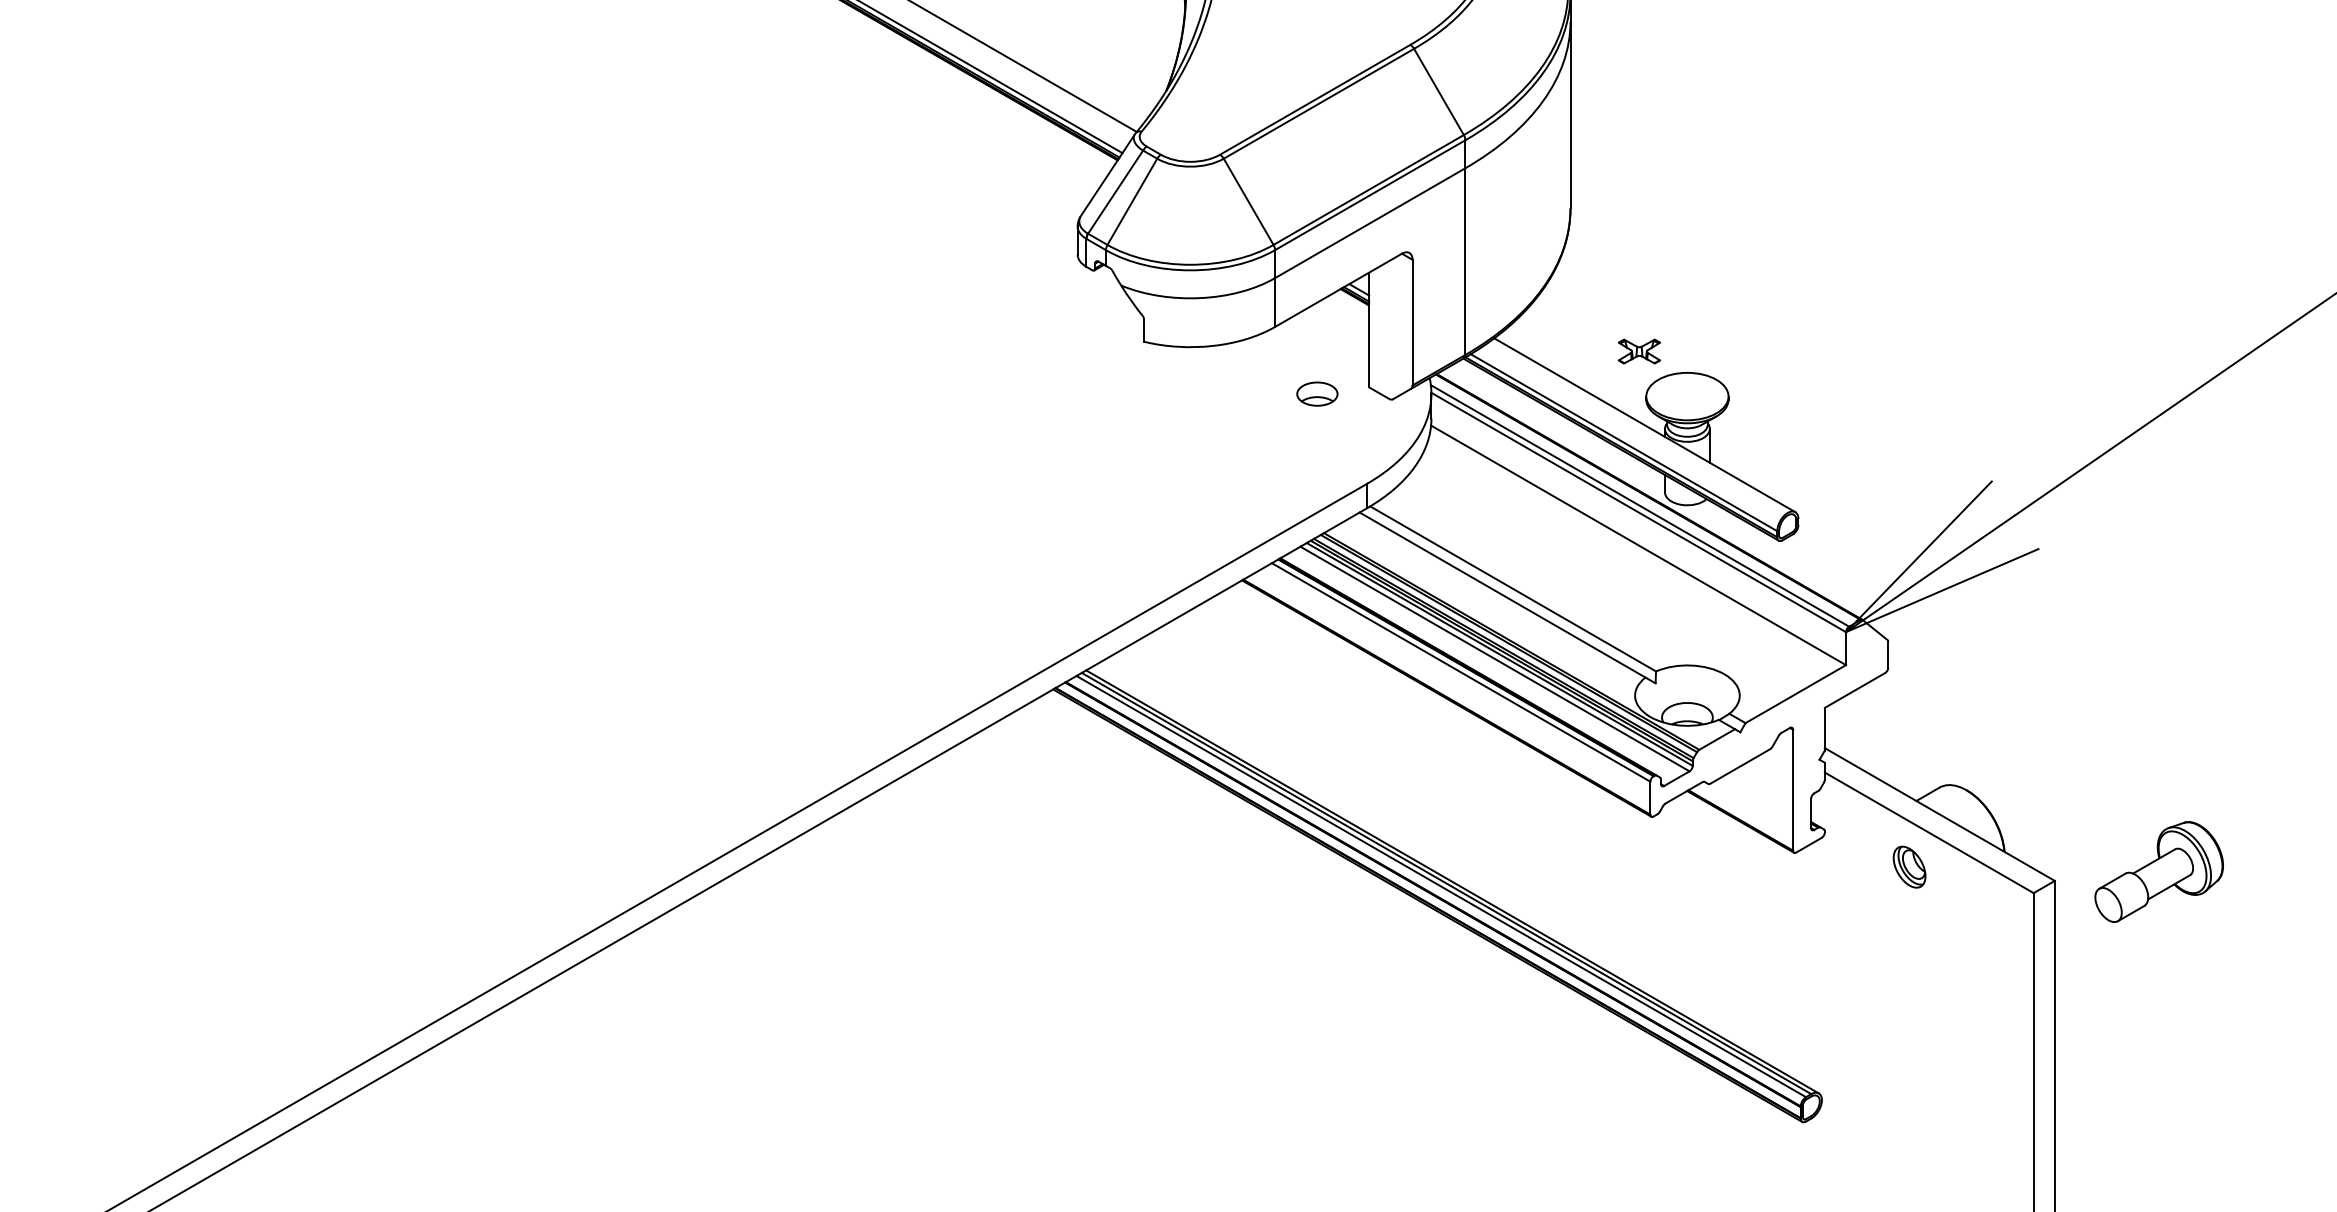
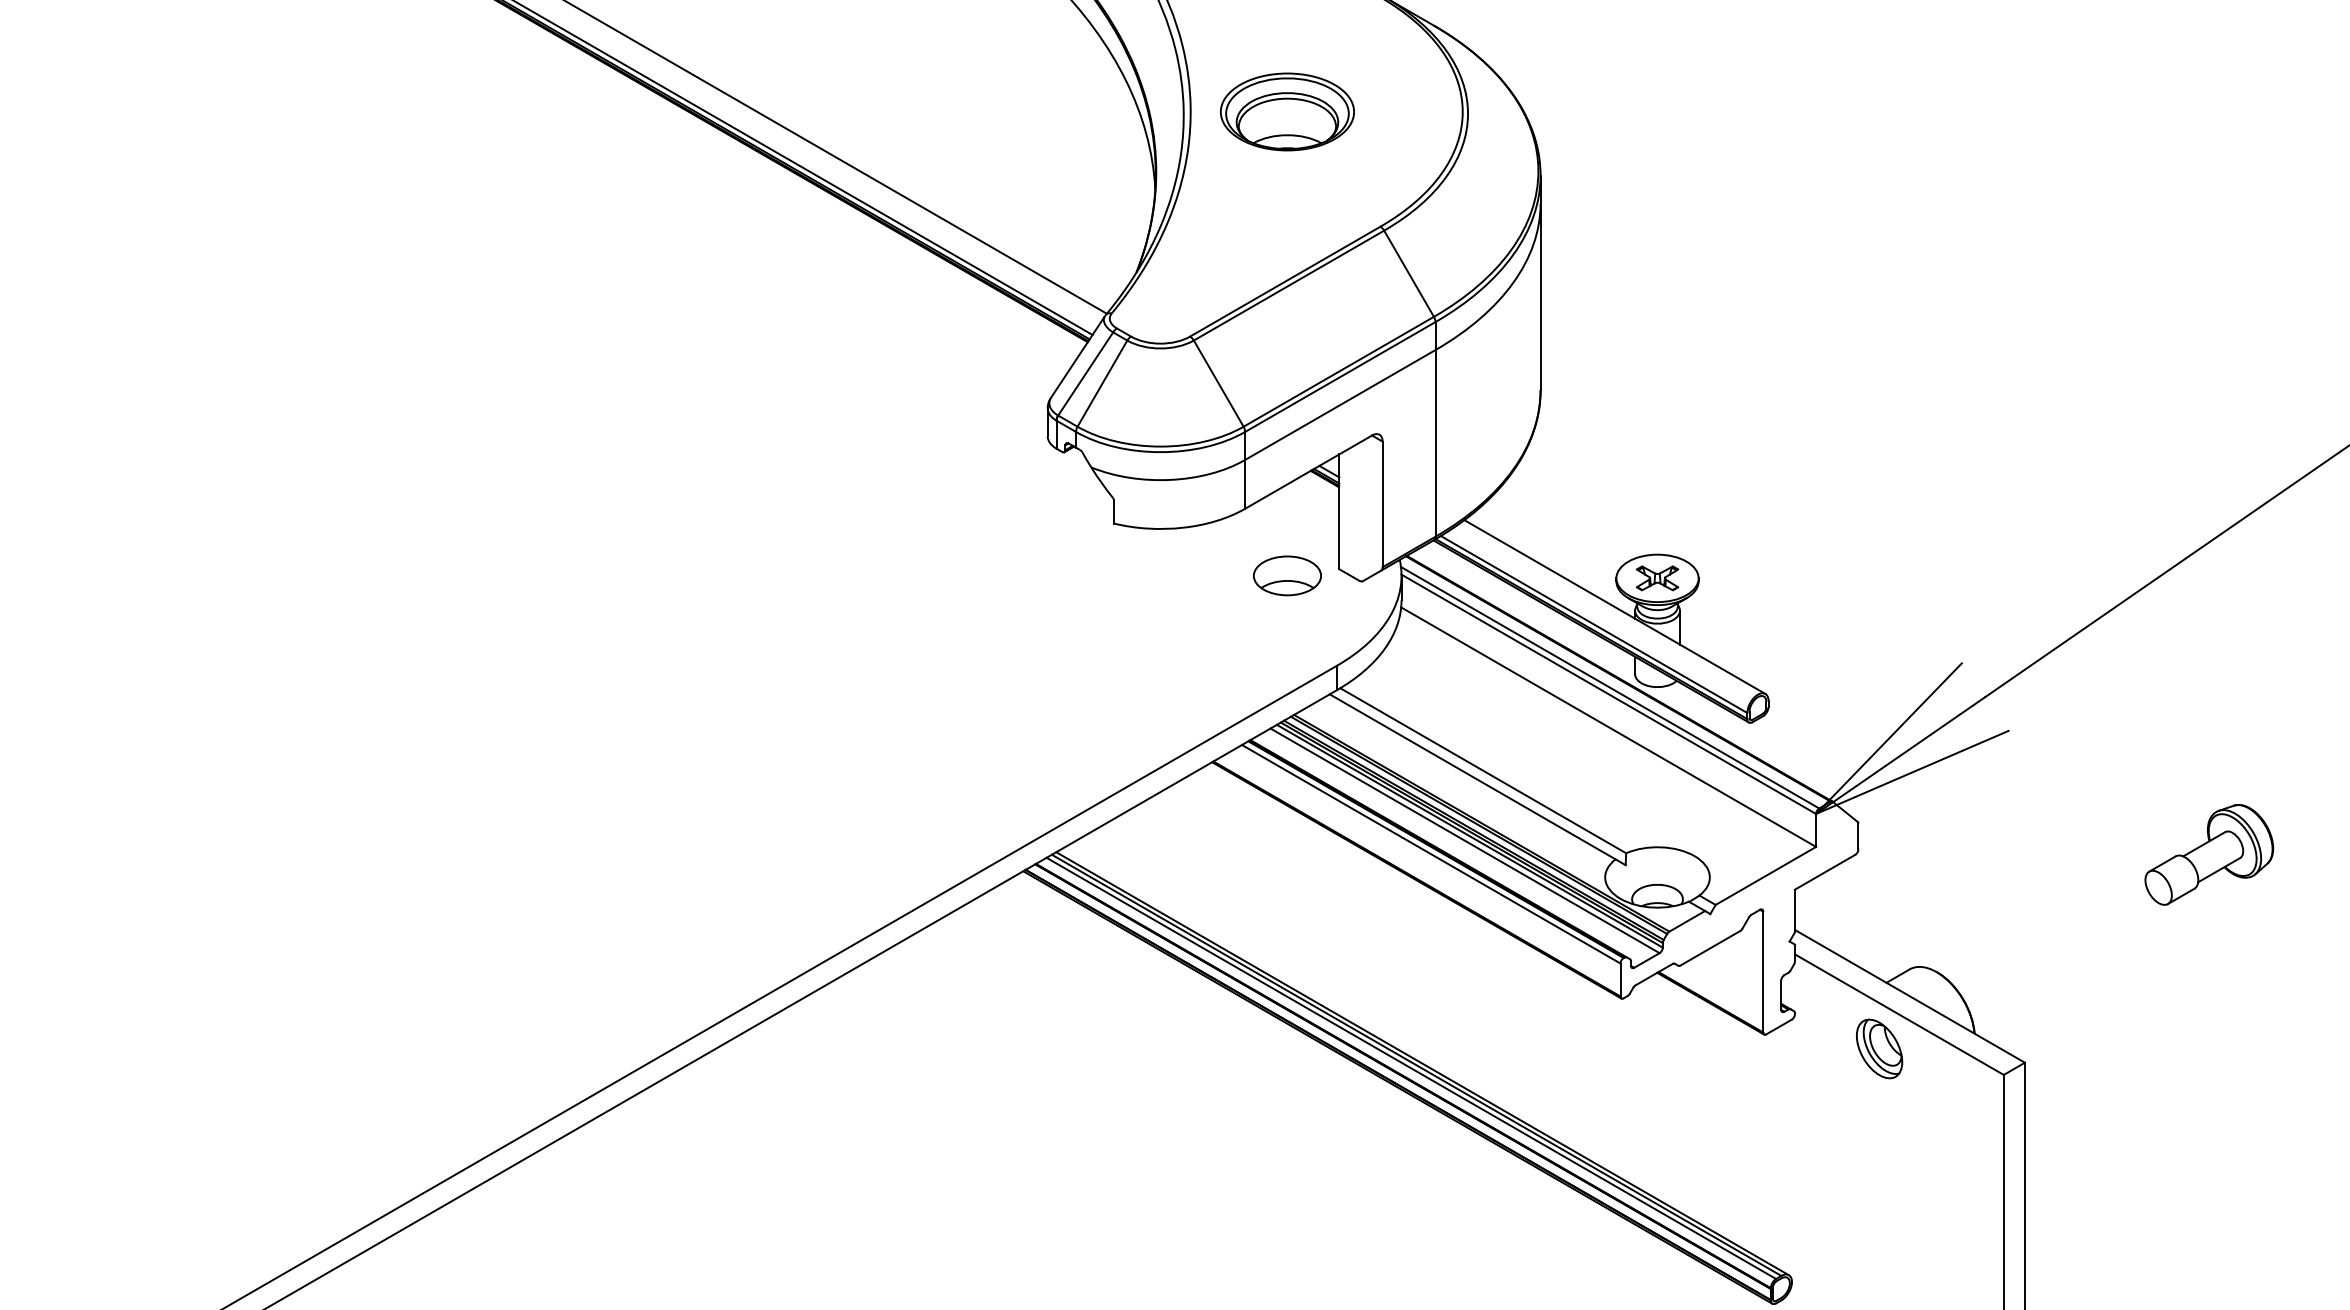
part: (1639, 351) -> (1657, 578), moved
part: (1317, 393) -> (1287, 575), size x1.67
part: (1909, 866) -> (1879, 1048), size x1.43
part: (2159, 871) -> (2209, 854), moved

